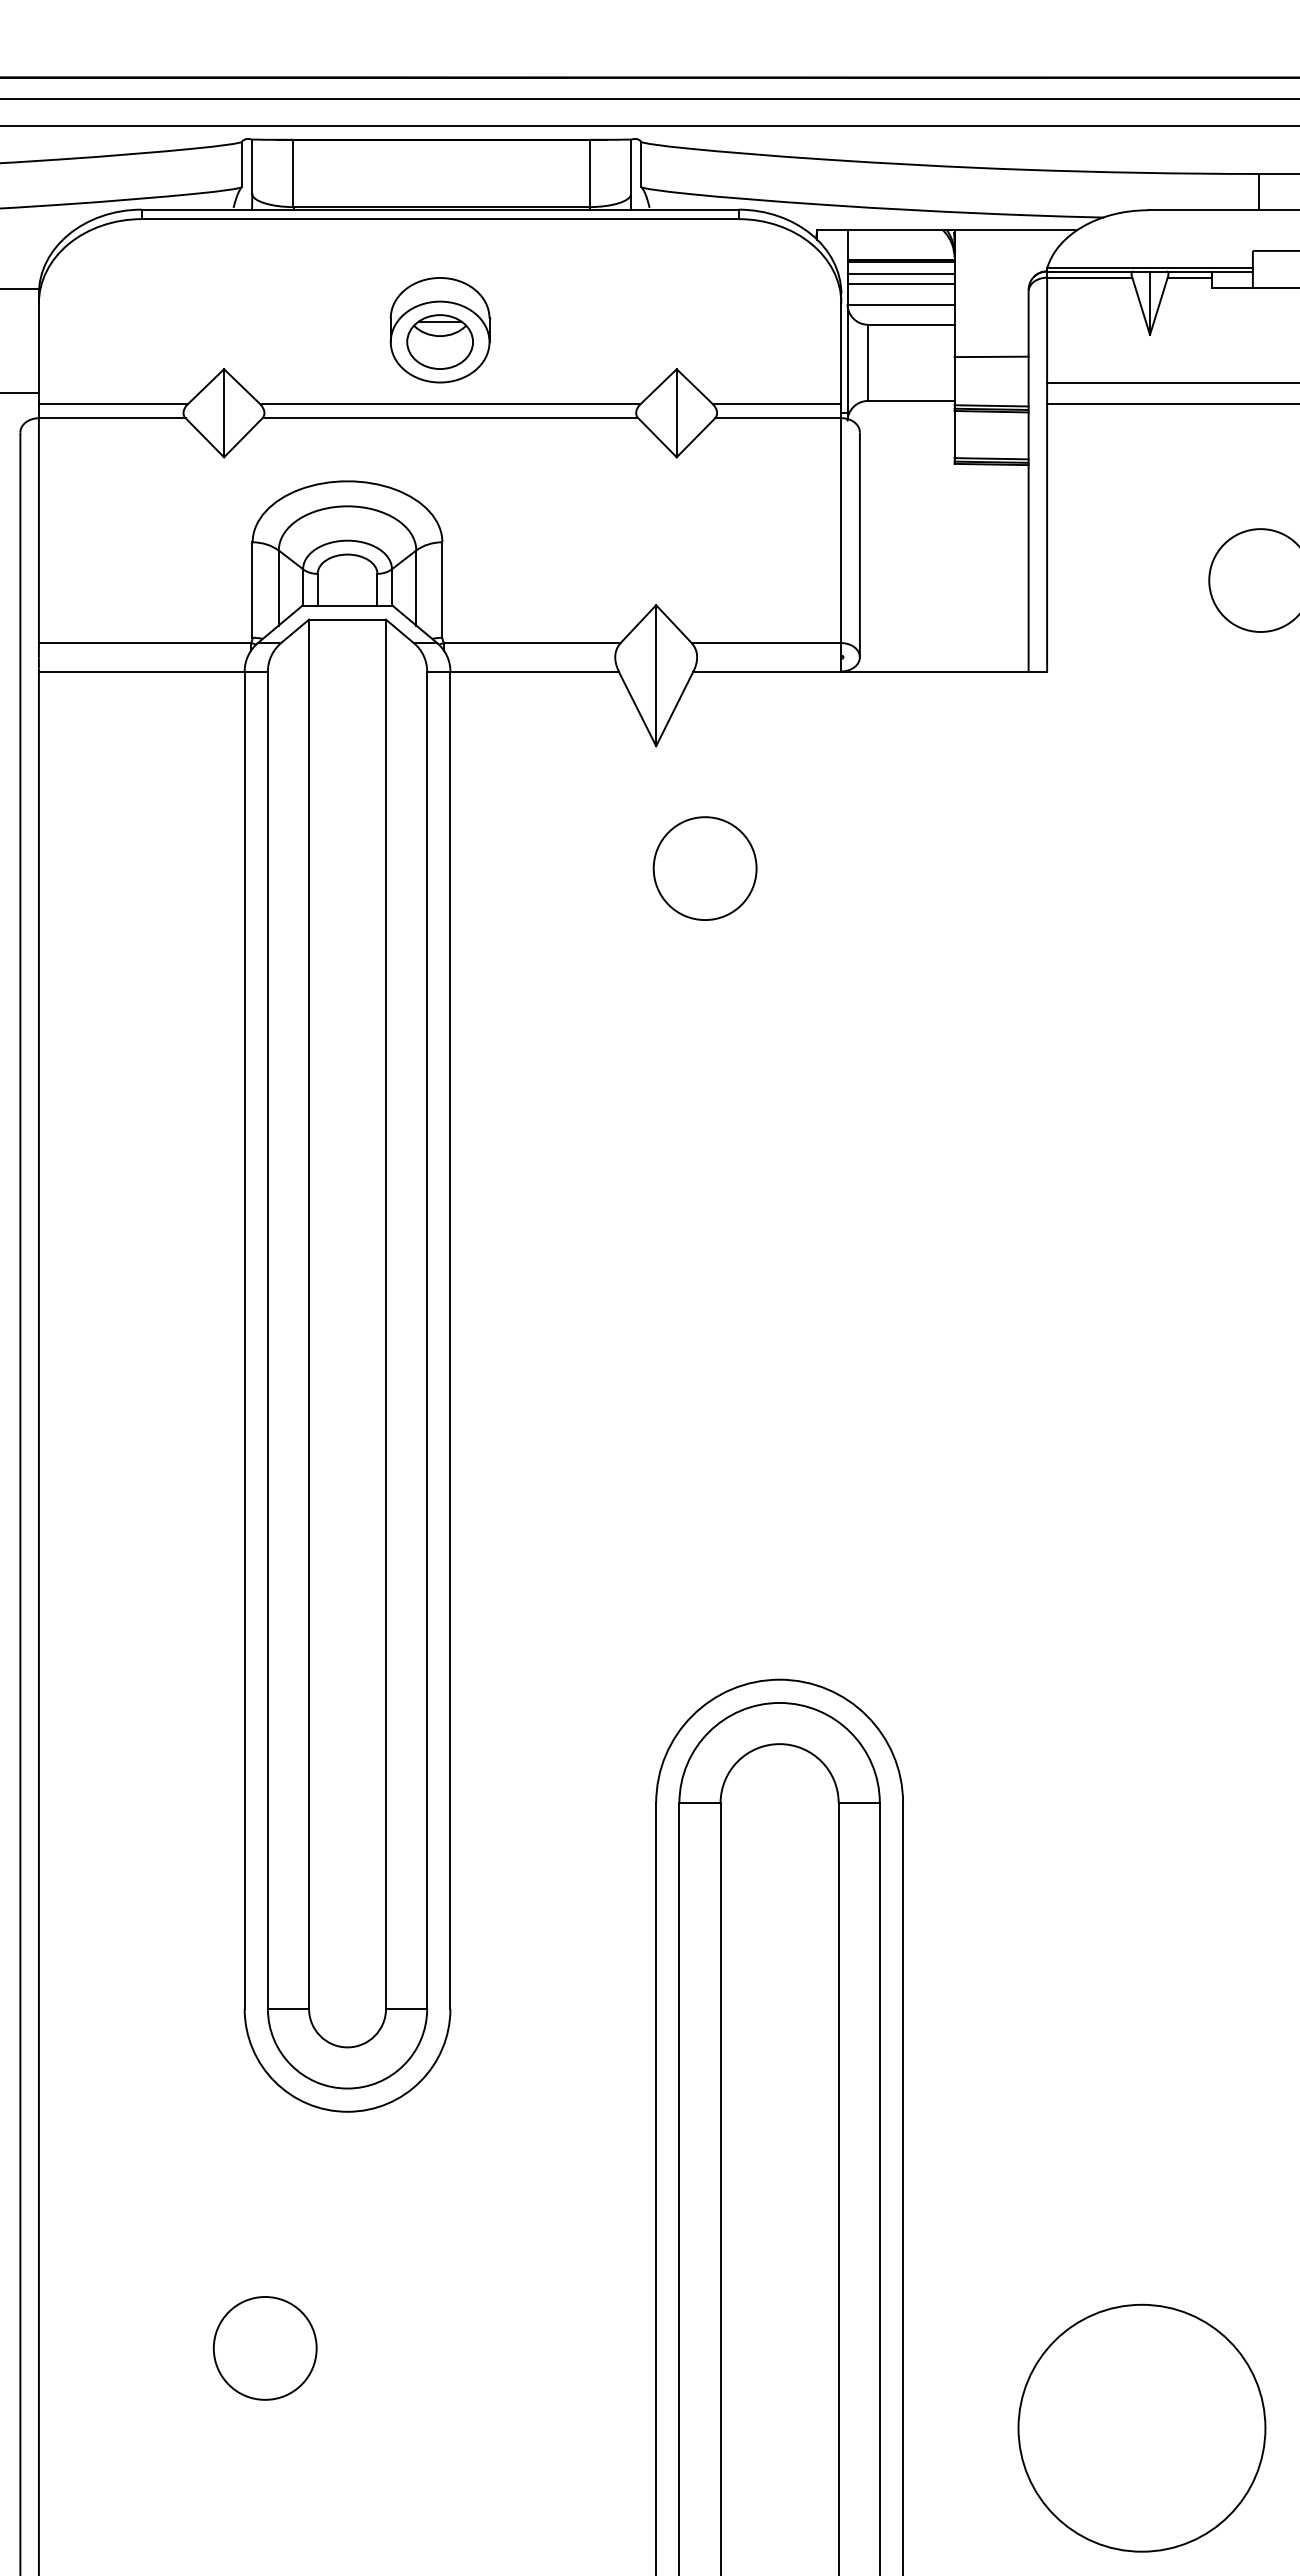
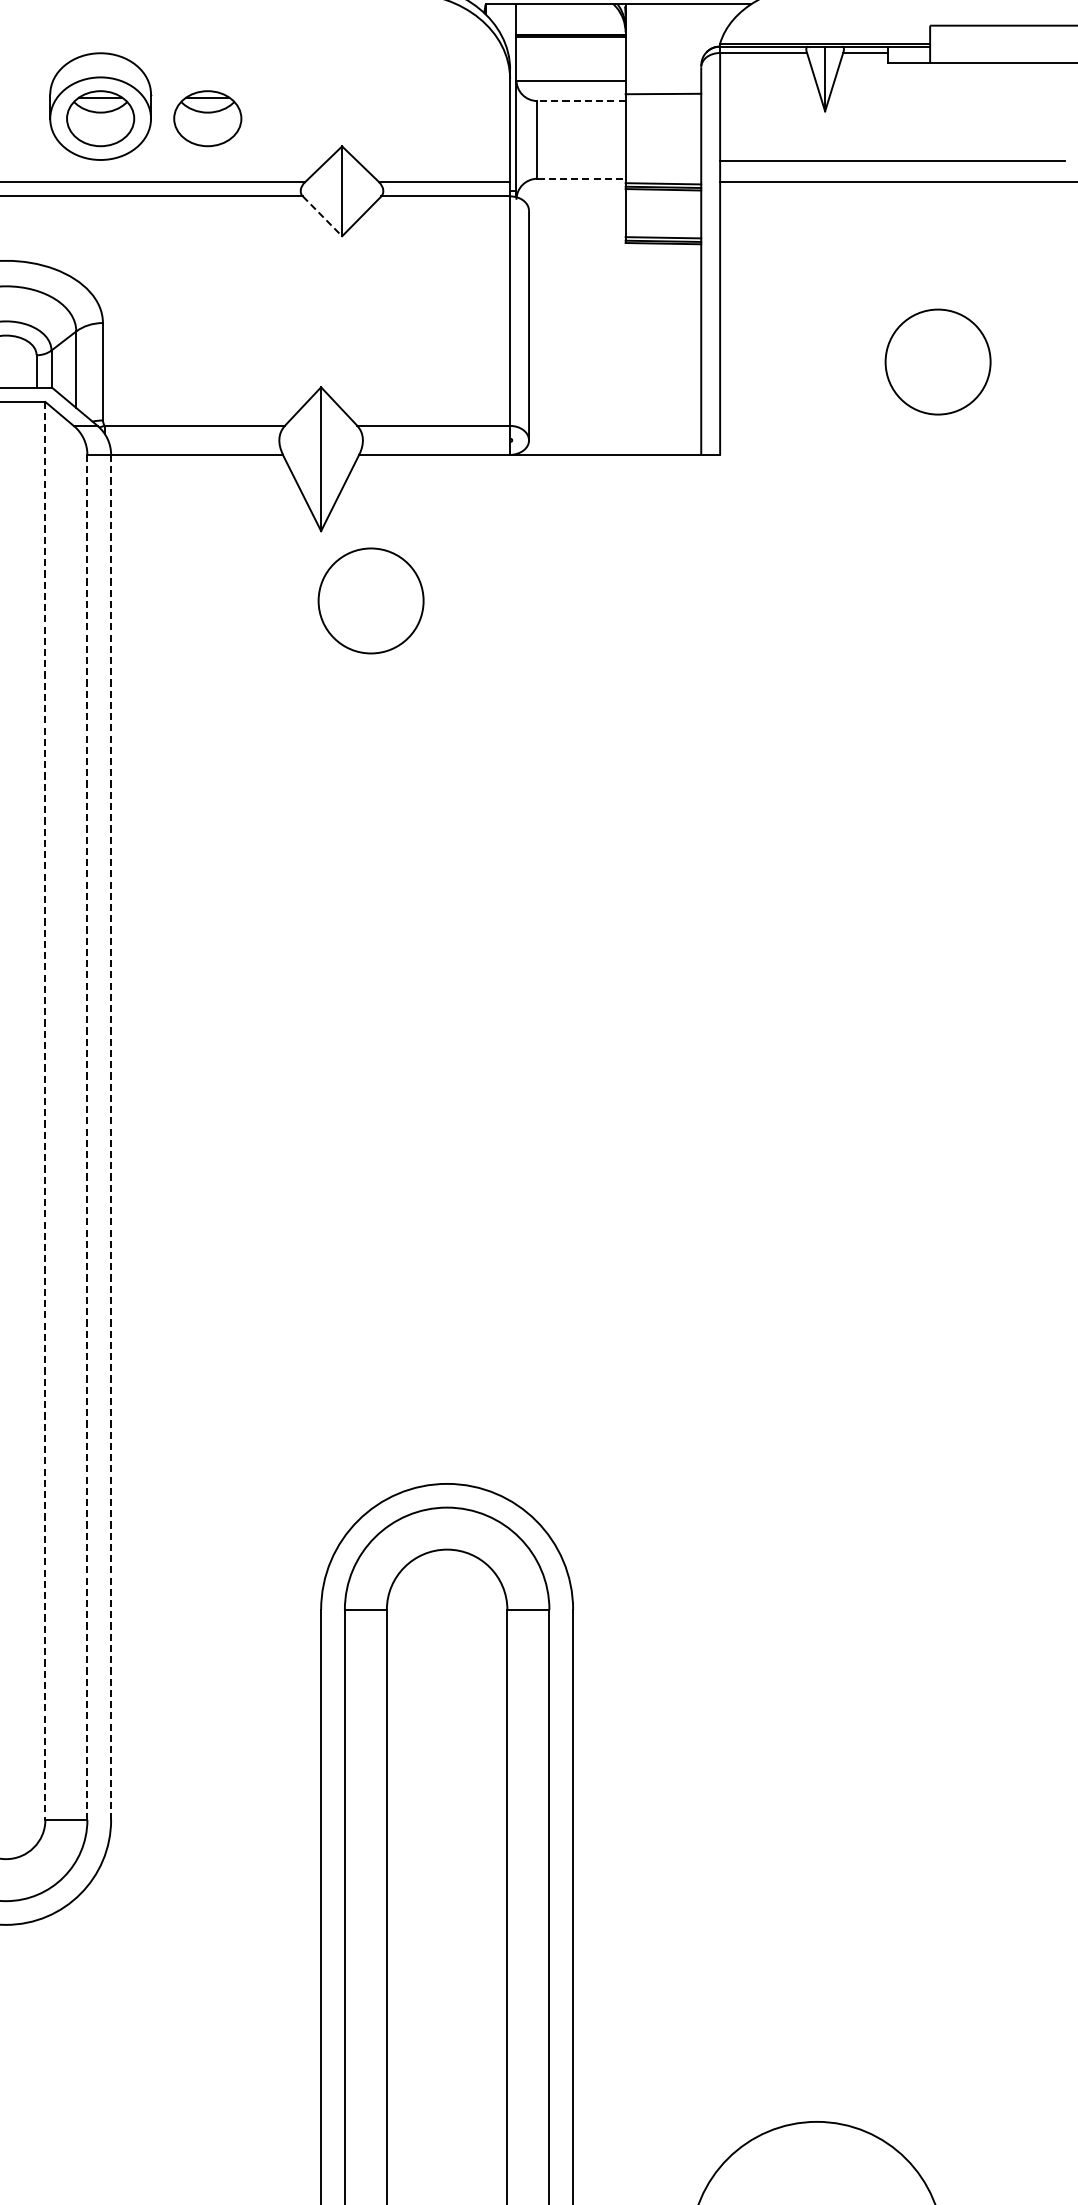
line: (900, 273) -> (570, 48), removed
line: (900, 284) -> (570, 59), removed
line: (910, 324) -> (580, 100), solid -> dashed
part: (544, 341) -> (207, 118), added
line: (991, 356) -> (663, 93), moved
line: (911, 400) -> (581, 178), solid -> dashed
line: (657, 438) -> (322, 217), solid -> dashed
circle: (704, 868) -> (370, 600), moved
line: (386, 1314) -> (45, 1111), solid -> dashed
line: (427, 1340) -> (87, 1137), solid -> dashed
line: (450, 1340) -> (111, 1137), solid -> dashed

